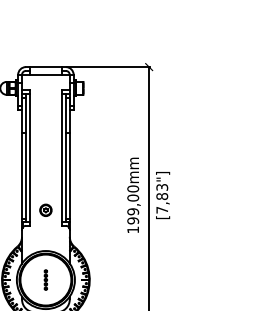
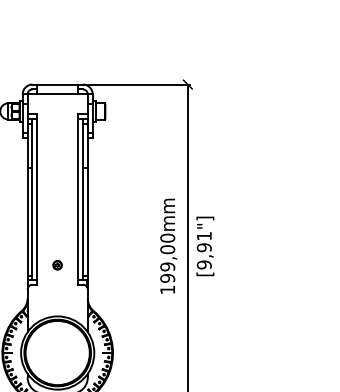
text: (161, 198) -> (203, 250), [7,83"] -> [9,91"]
part: (45, 210) -> (57, 265), size x0.6
part: (45, 279) -> (57, 352), removed

